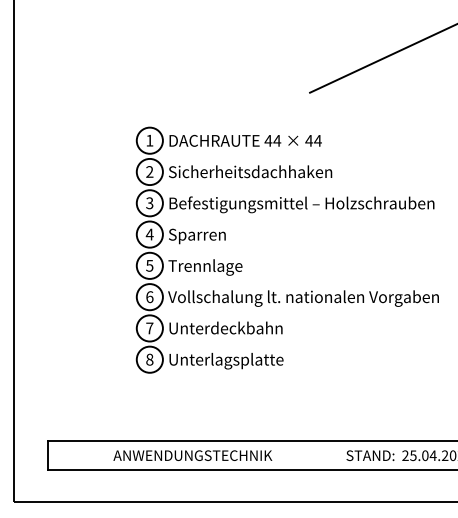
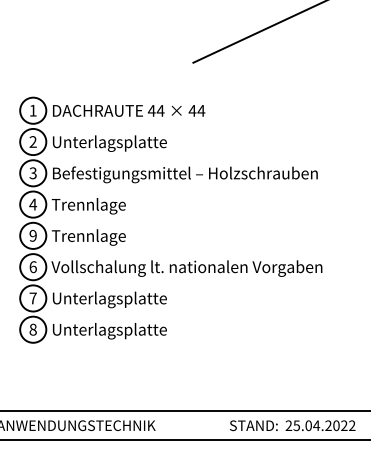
text: (250, 173) -> (133, 143), Sicherheitsdachhaken -> Unterlagsplatte
text: (205, 236) -> (88, 206), Sparren -> Trennlage
text: (149, 265) -> (32, 235), 5 -> 9
text: (247, 329) -> (130, 299), Unterdeckbahn -> Unterlagsplatte

